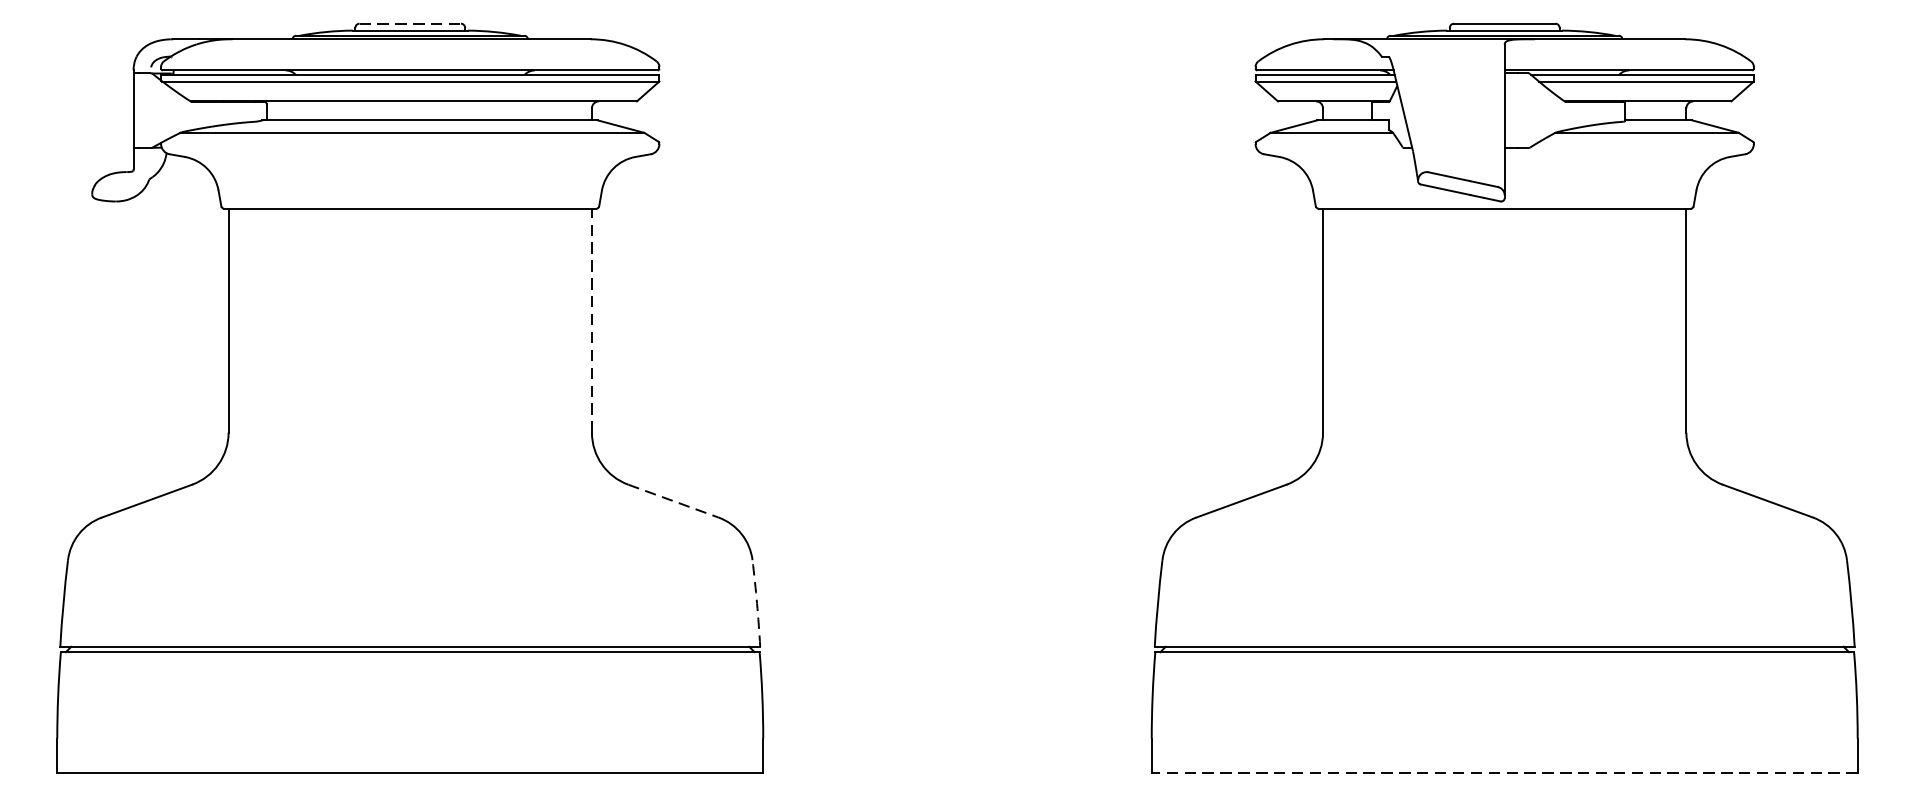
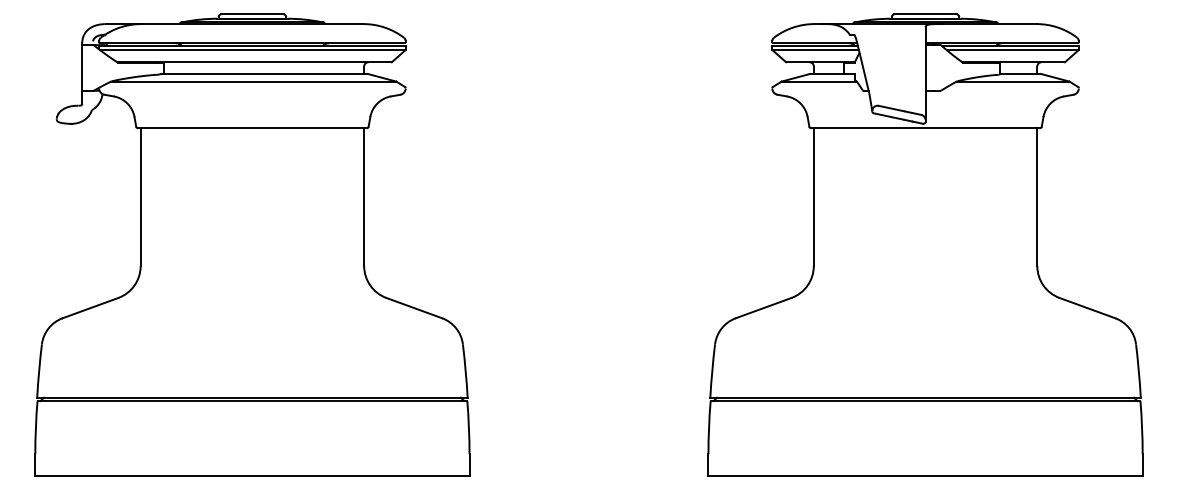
line: (410, 23) -> (252, 14), dashed -> solid
line: (592, 321) -> (364, 197), dashed -> solid
line: (673, 501) -> (414, 308), dashed -> solid
arc: (756, 604) -> (465, 371), dashed -> solid
line: (1504, 773) -> (925, 475), dashed -> solid

